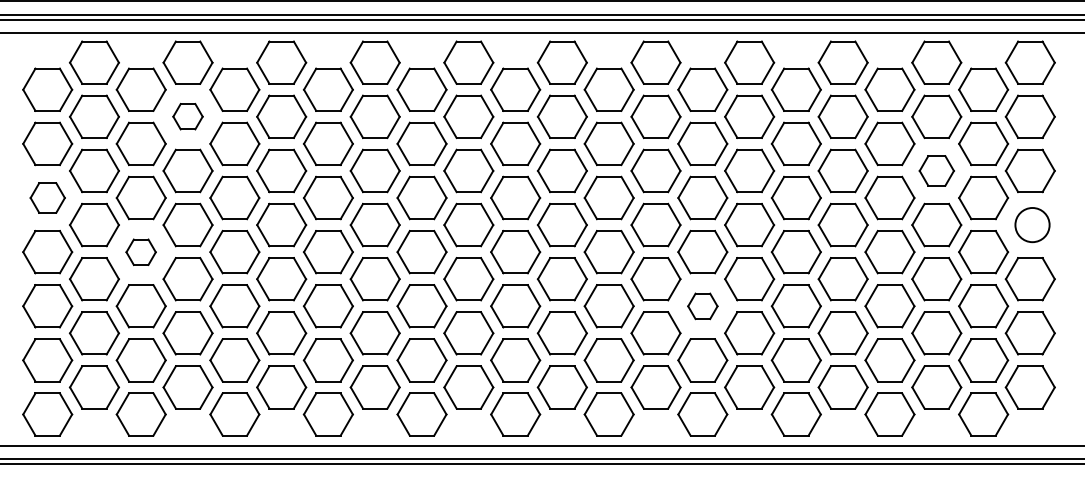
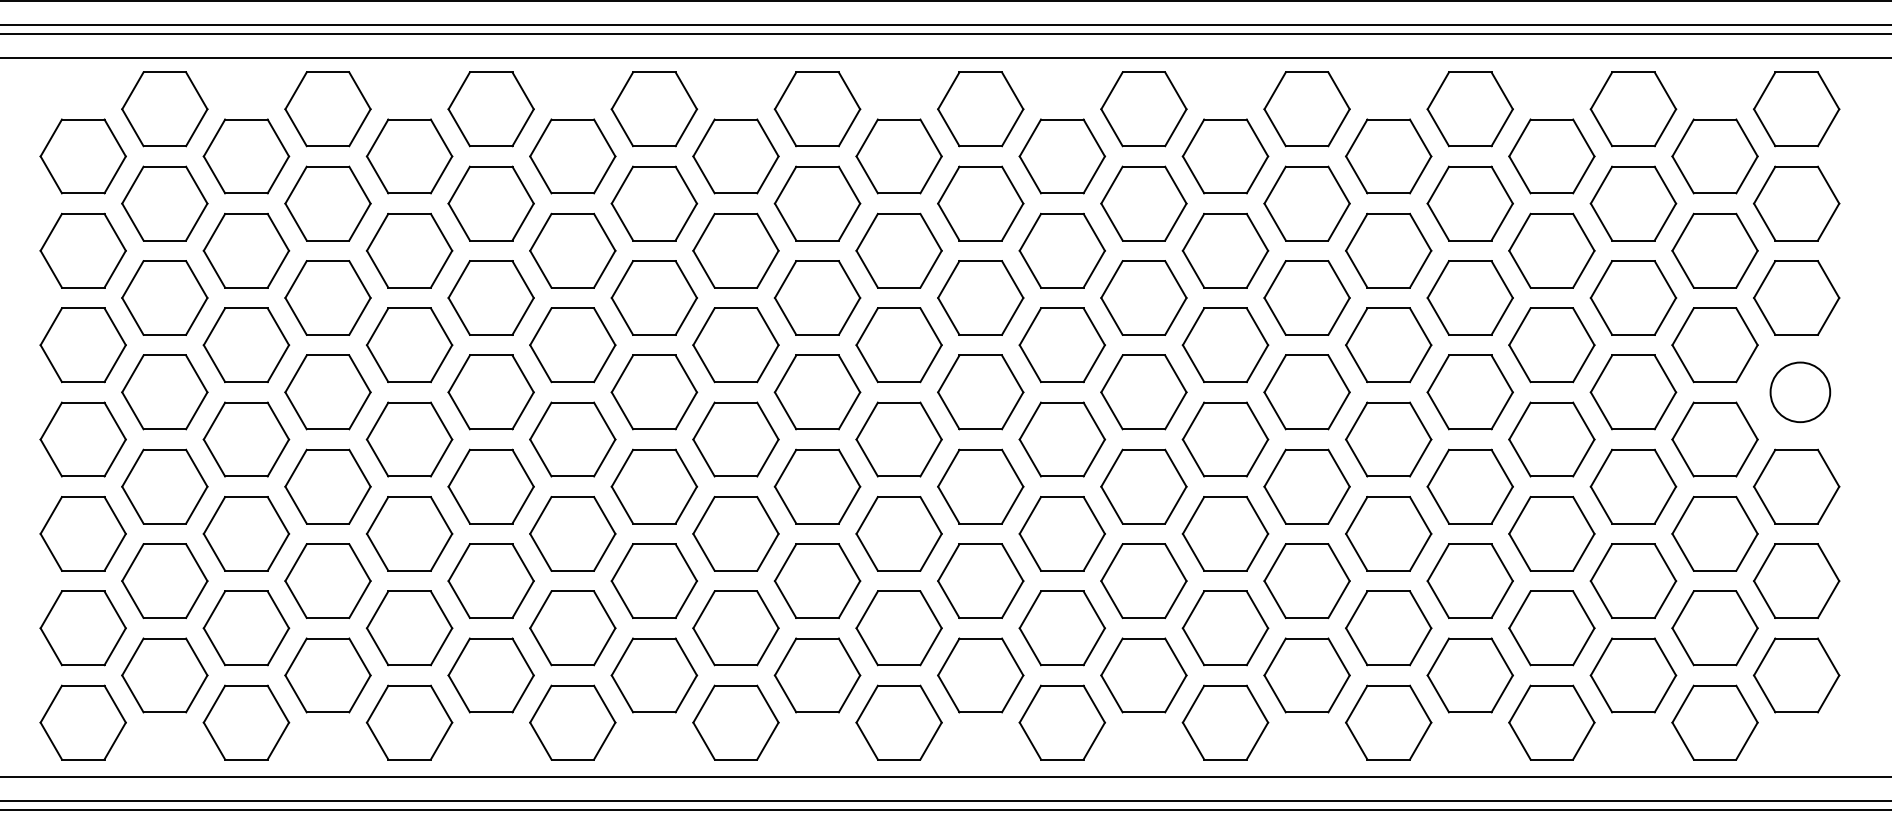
part: (187, 116) -> (327, 203), size x1.67
part: (936, 170) -> (1632, 297), size x1.43
part: (47, 197) -> (82, 344), size x1.43
part: (140, 252) -> (245, 440), size x1.67
part: (702, 306) -> (1224, 534), size x1.67

